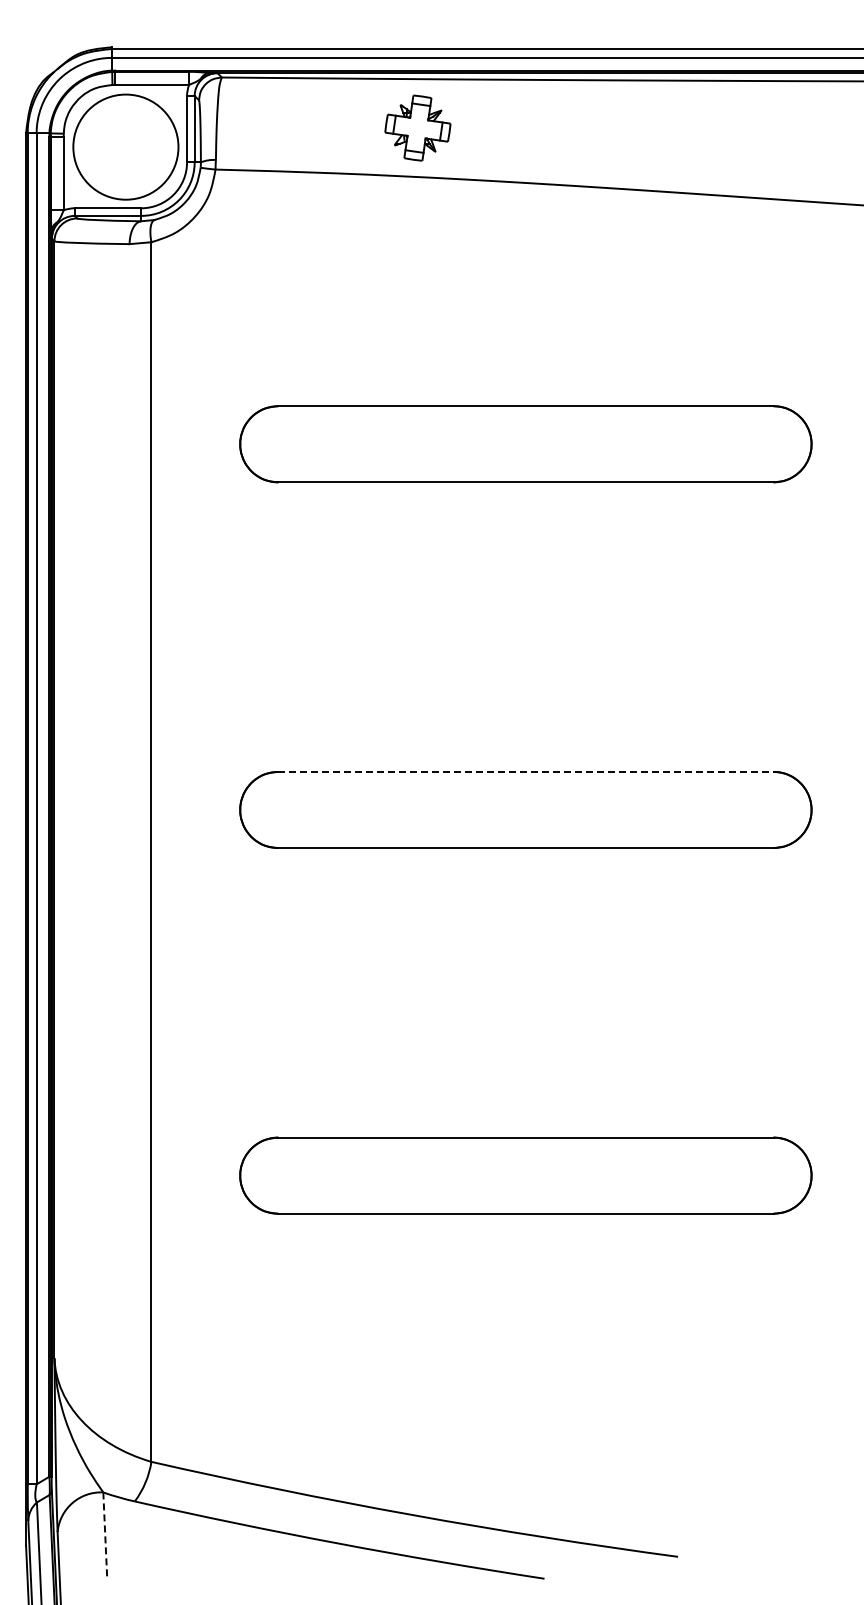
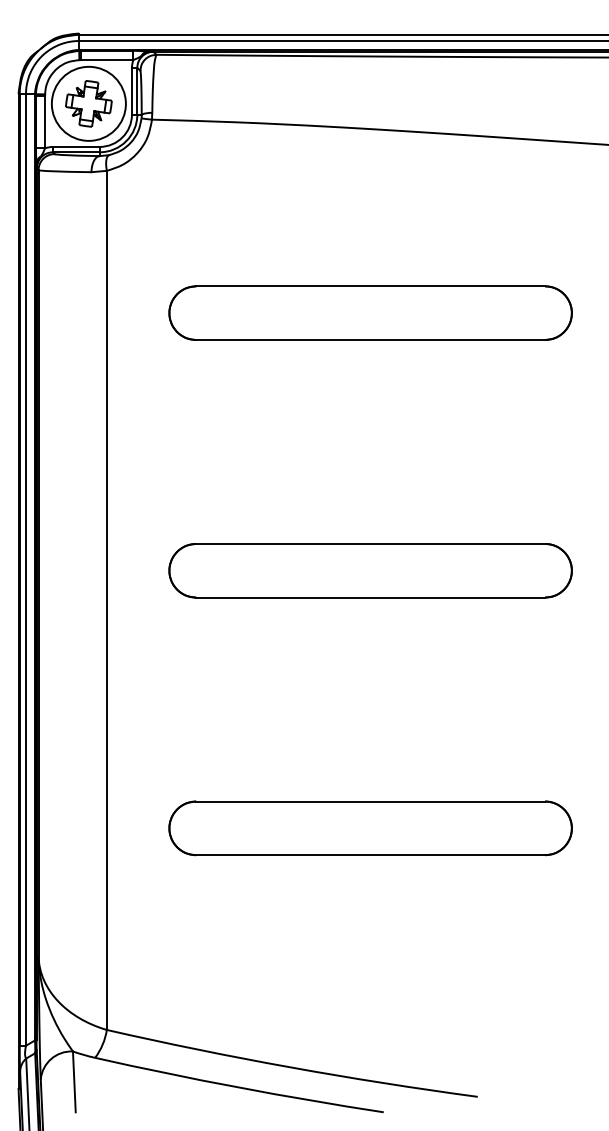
part: (417, 127) -> (88, 103), moved
line: (525, 771) -> (370, 543), dashed -> solid
line: (105, 1536) -> (74, 1082), dashed -> solid

